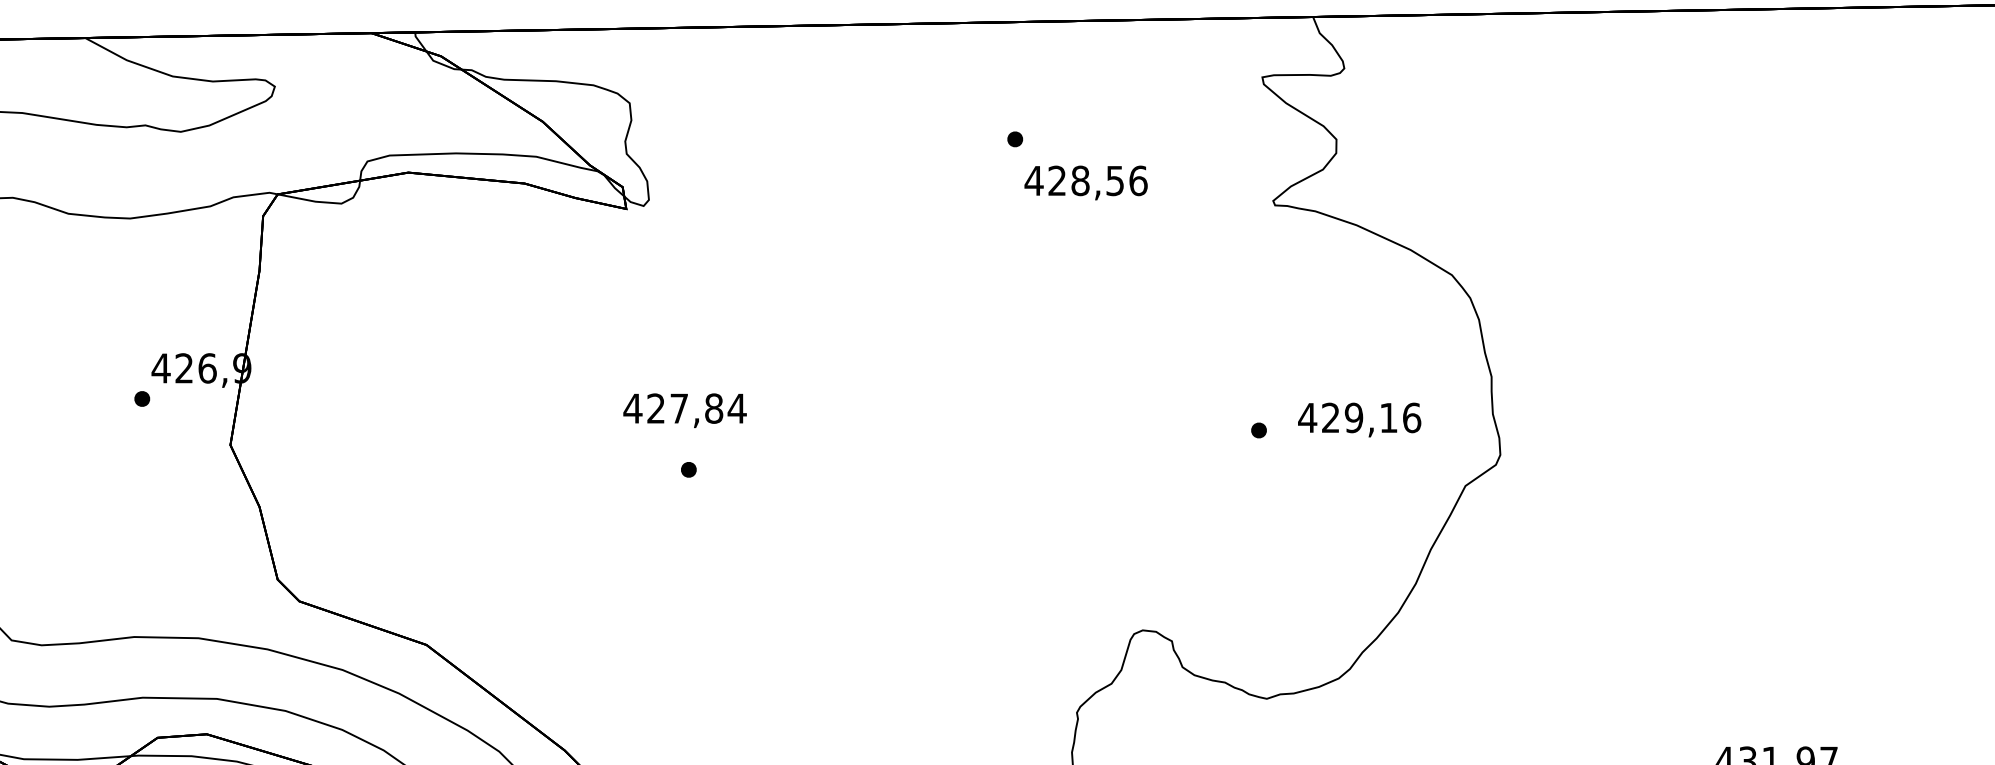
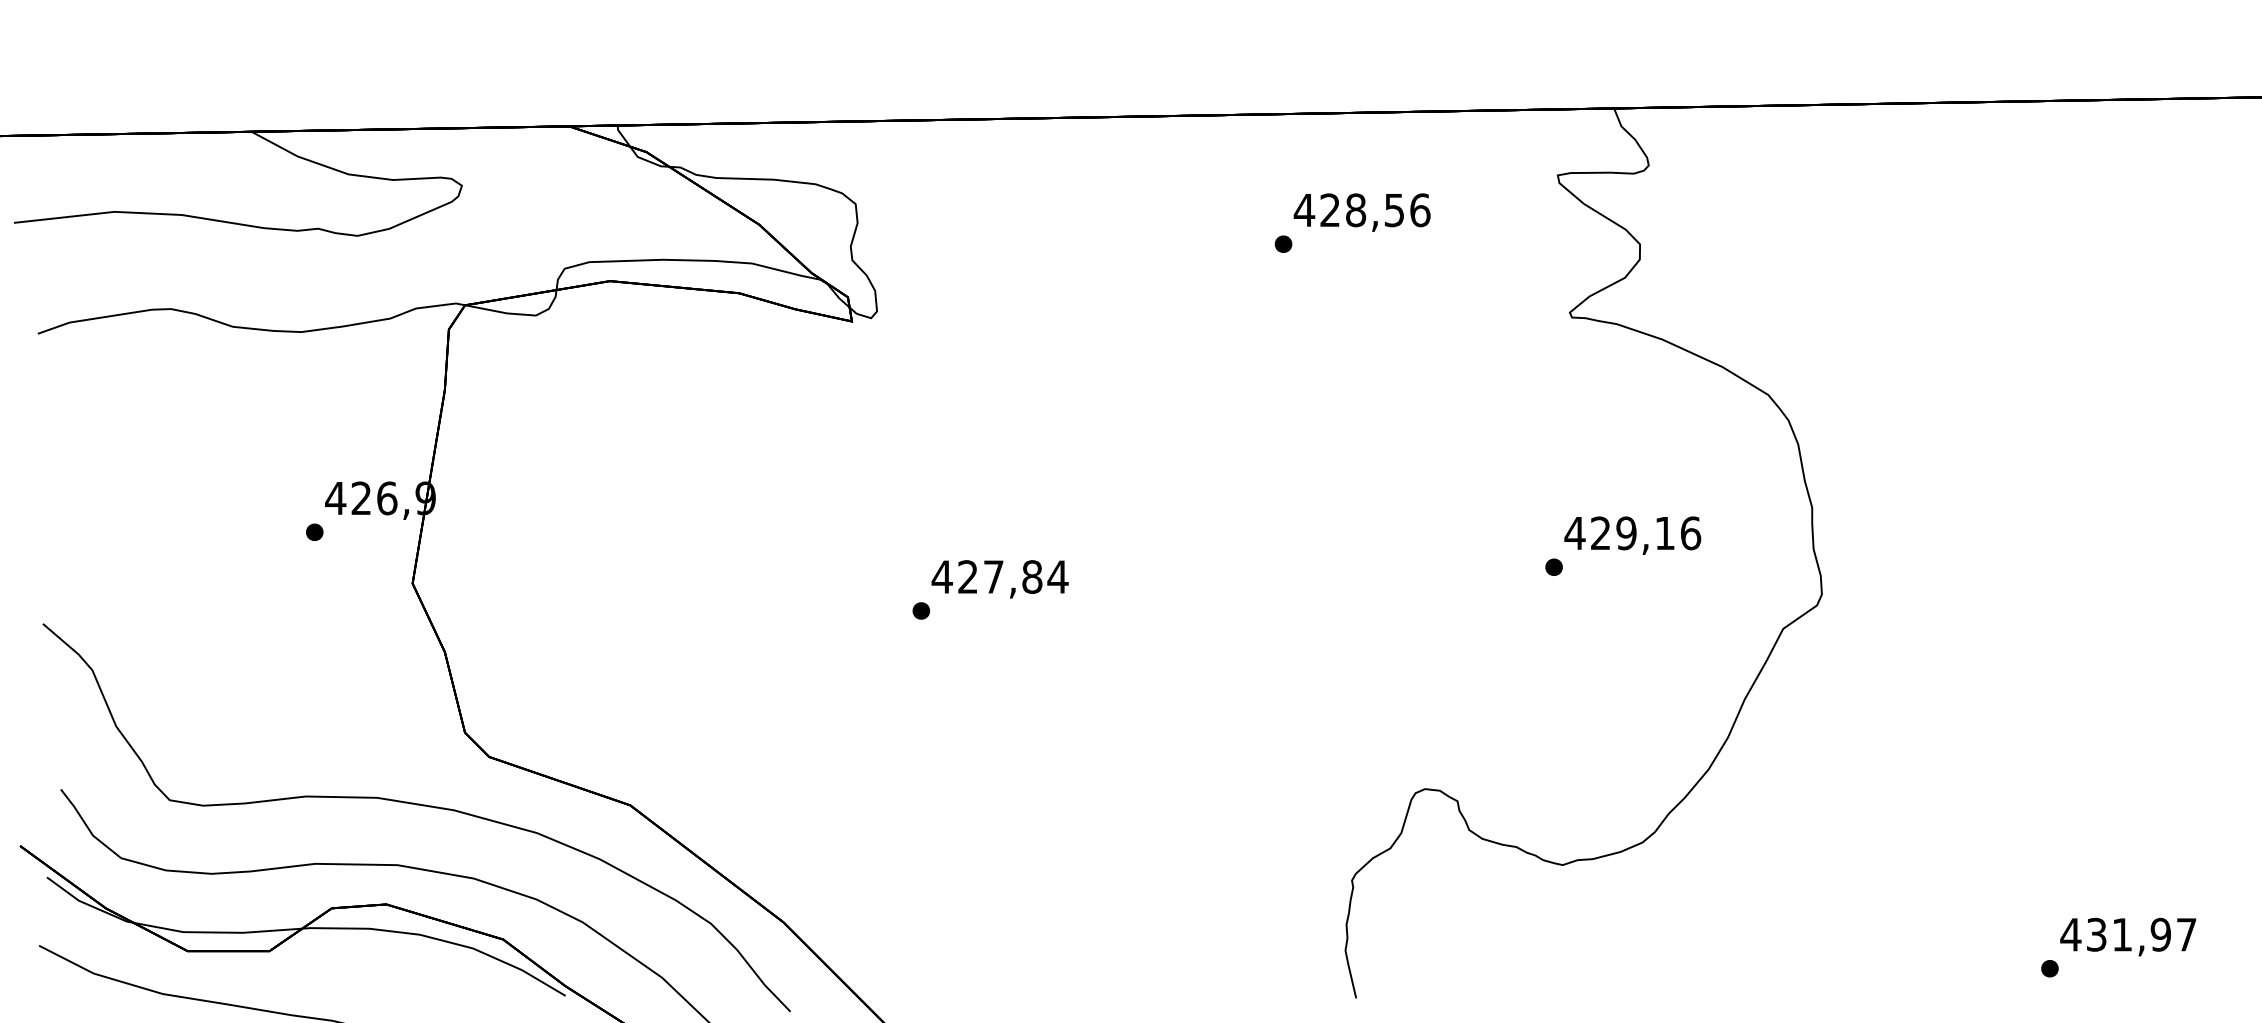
text: (1085, 182) -> (1361, 212), moved
text: (684, 410) -> (999, 579), moved
text: (1359, 419) -> (1632, 535), moved

